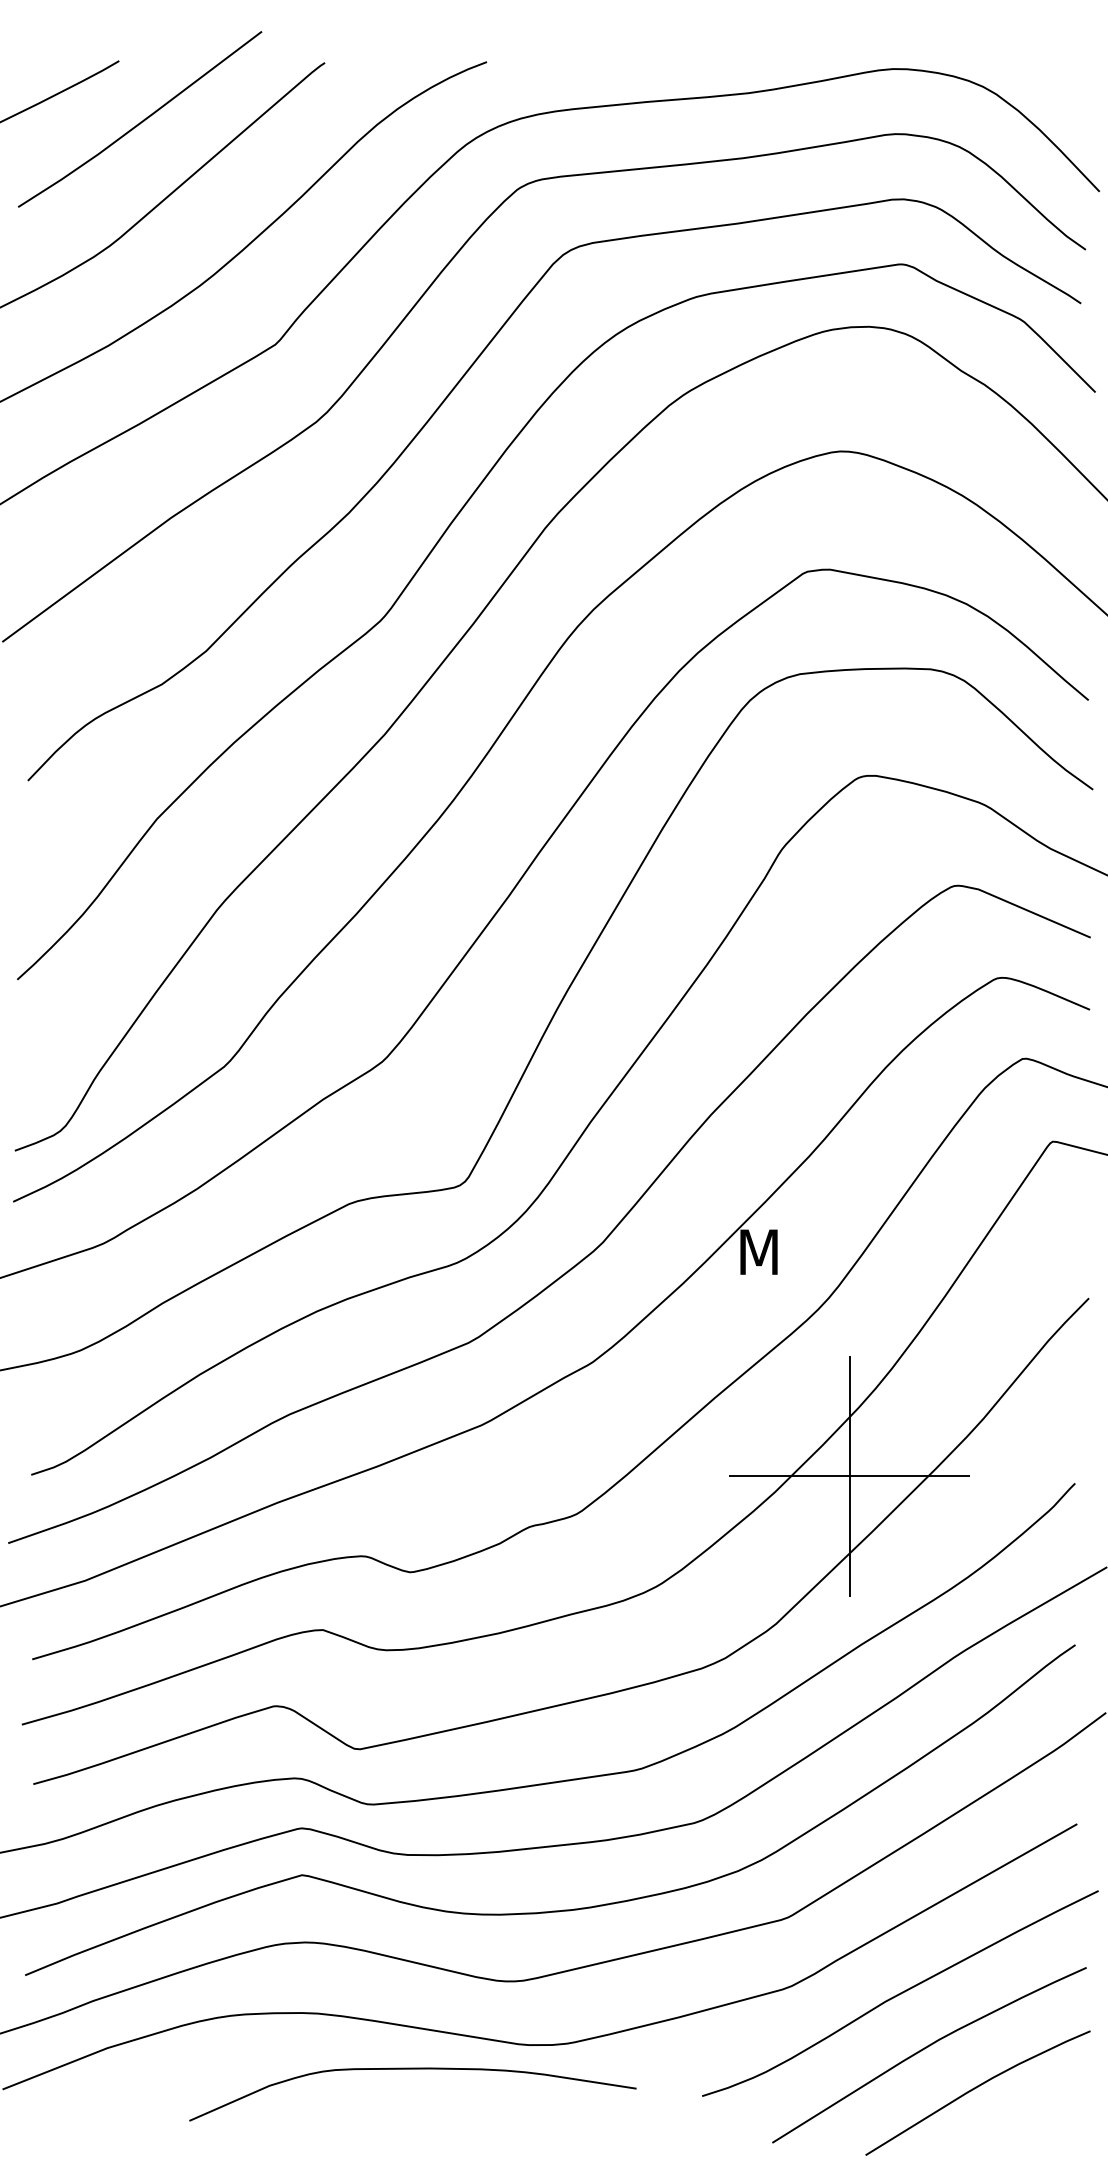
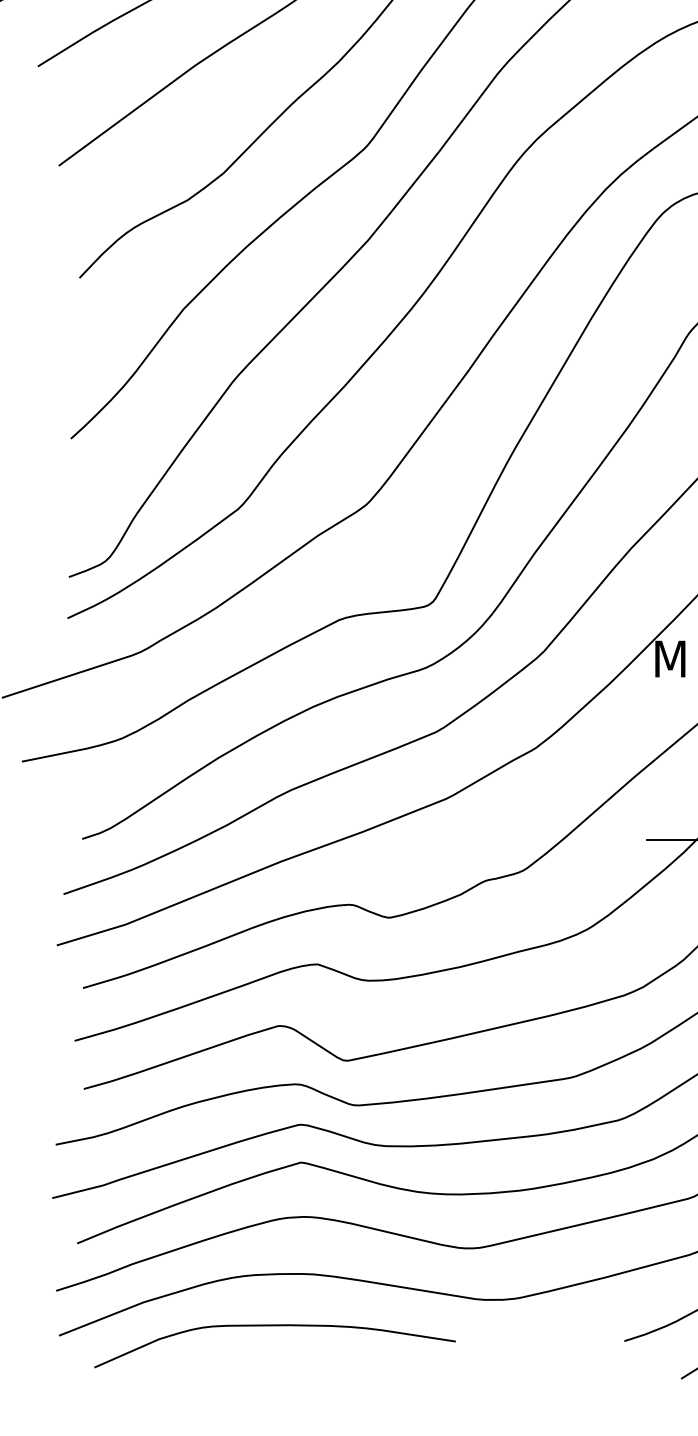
curve: (412, 2069) -> (274, 1326), moved

